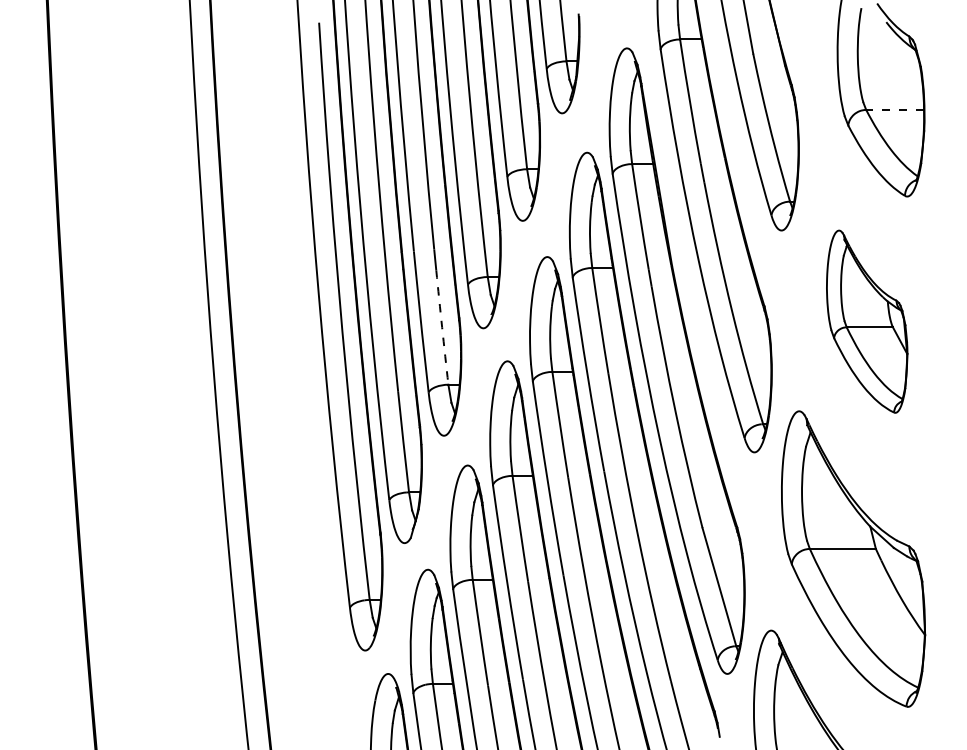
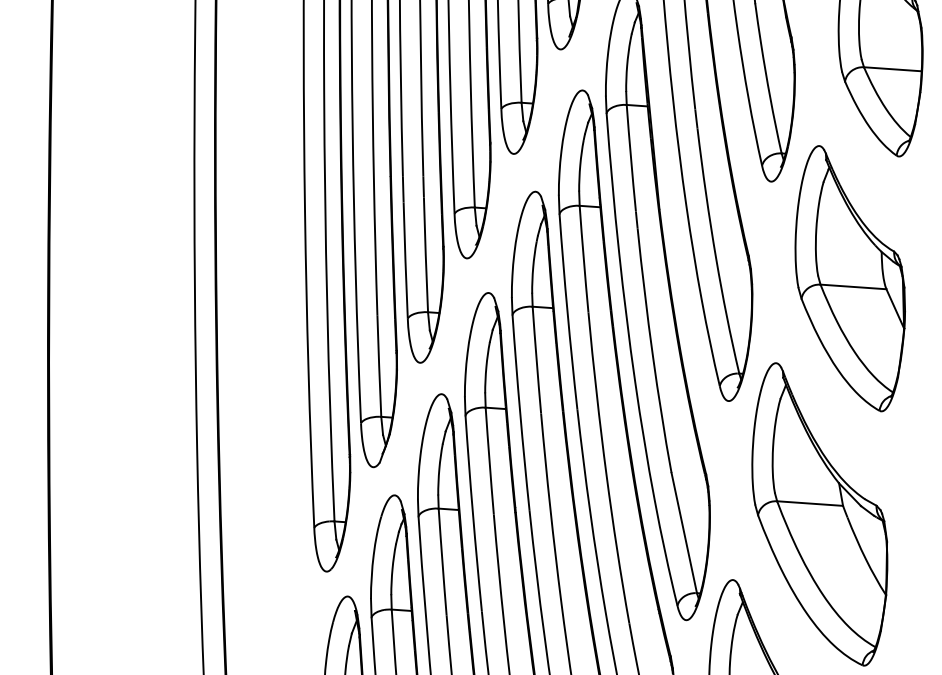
line: (895, 109) -> (893, 68), dashed -> solid
part: (866, 321) -> (849, 278), size x1.43
arc: (442, 327) -> (426, 254), dashed -> solid

